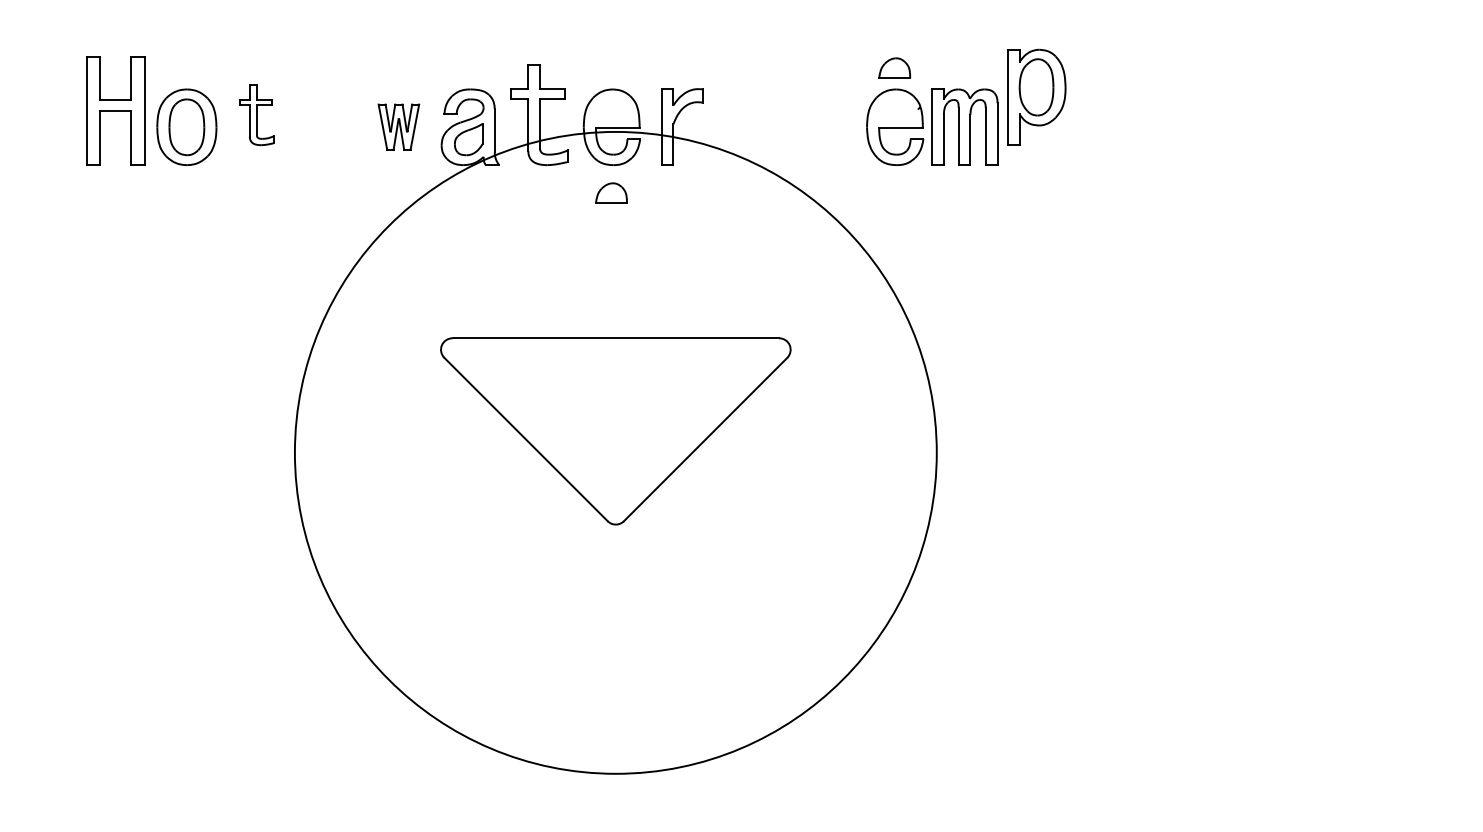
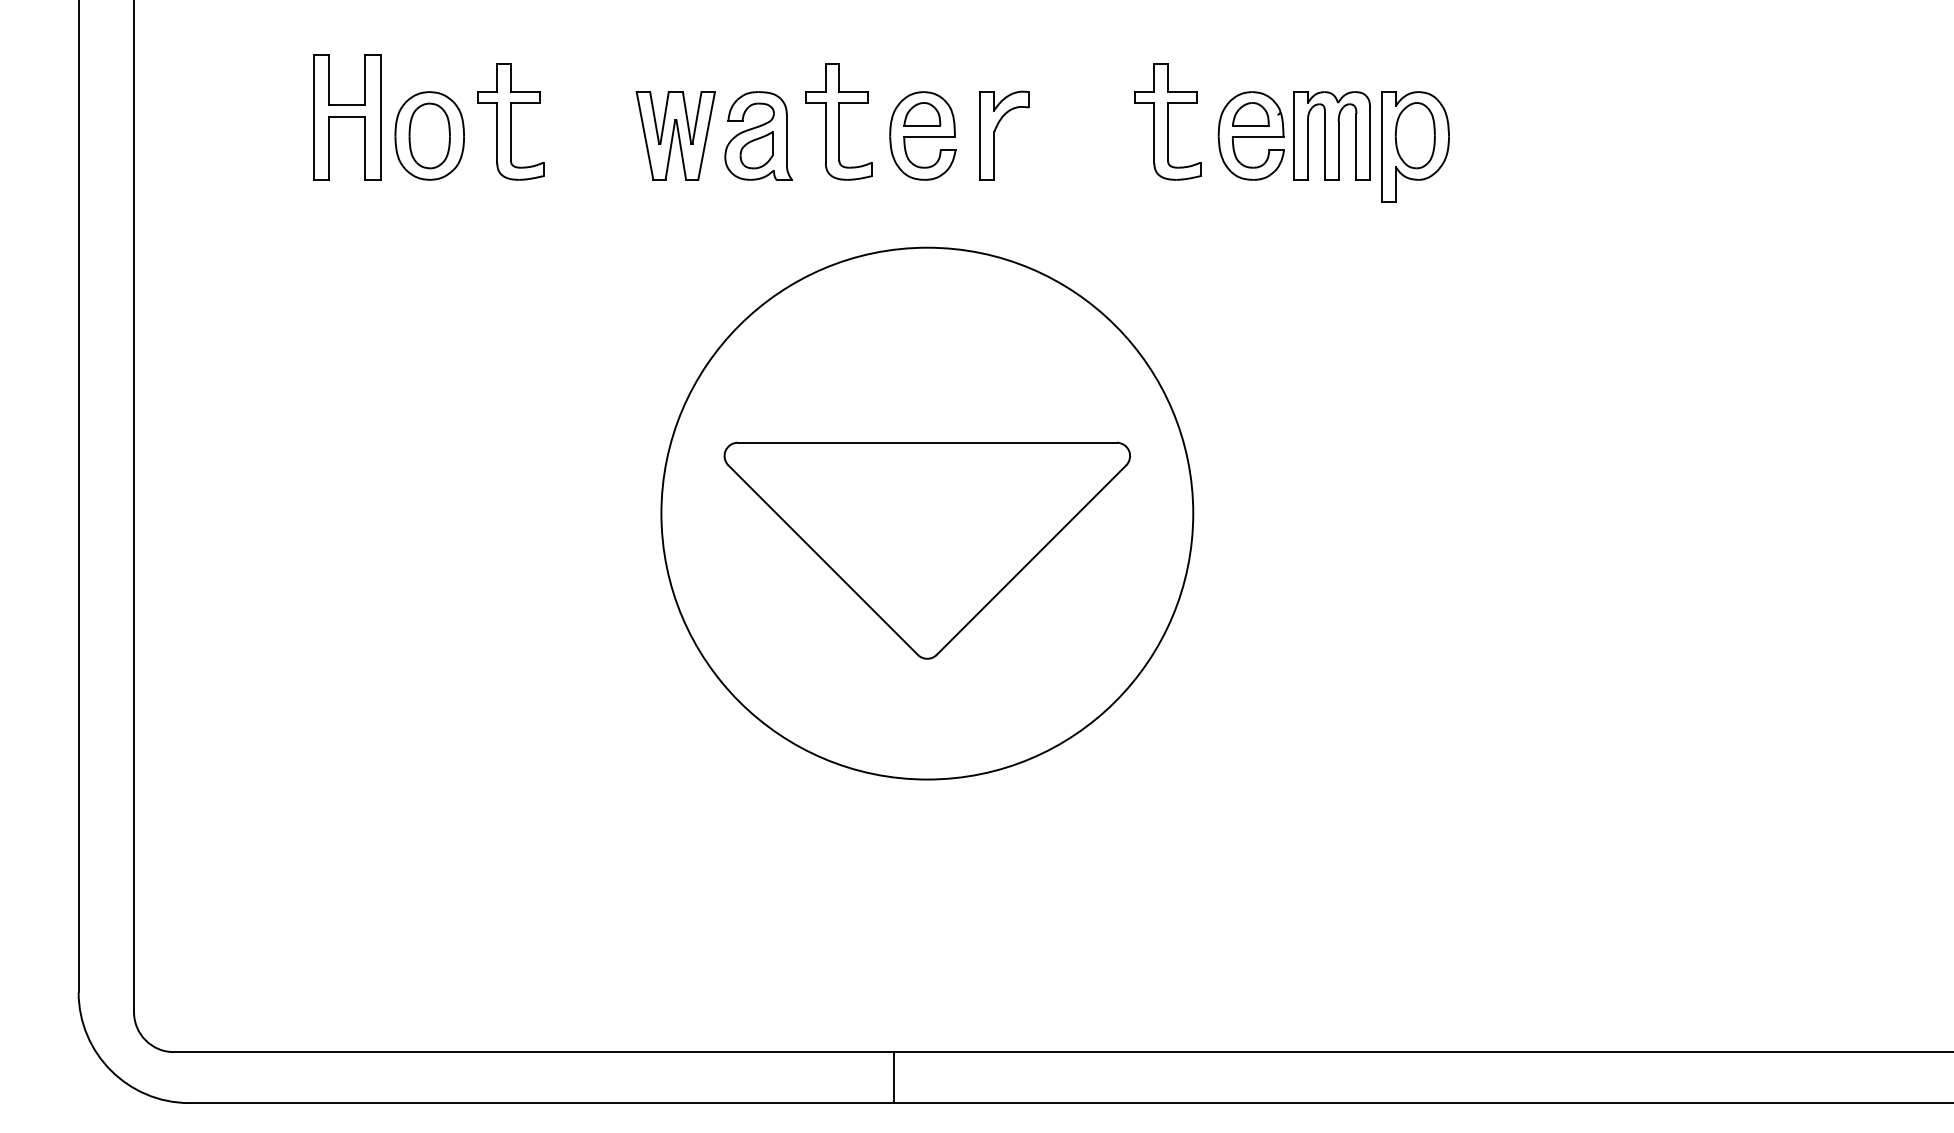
part: (894, 68) -> (1250, 114), moved
part: (1036, 96) -> (1415, 146), moved
part: (256, 114) -> (510, 121), size x1.67
part: (822, 114) -> (1167, 121), added
part: (398, 126) -> (675, 135), size x1.67
part: (611, 193) -> (922, 114), moved
part: (615, 431) -> (926, 550), moved
circle: (615, 452) -> (927, 513), size x0.71

